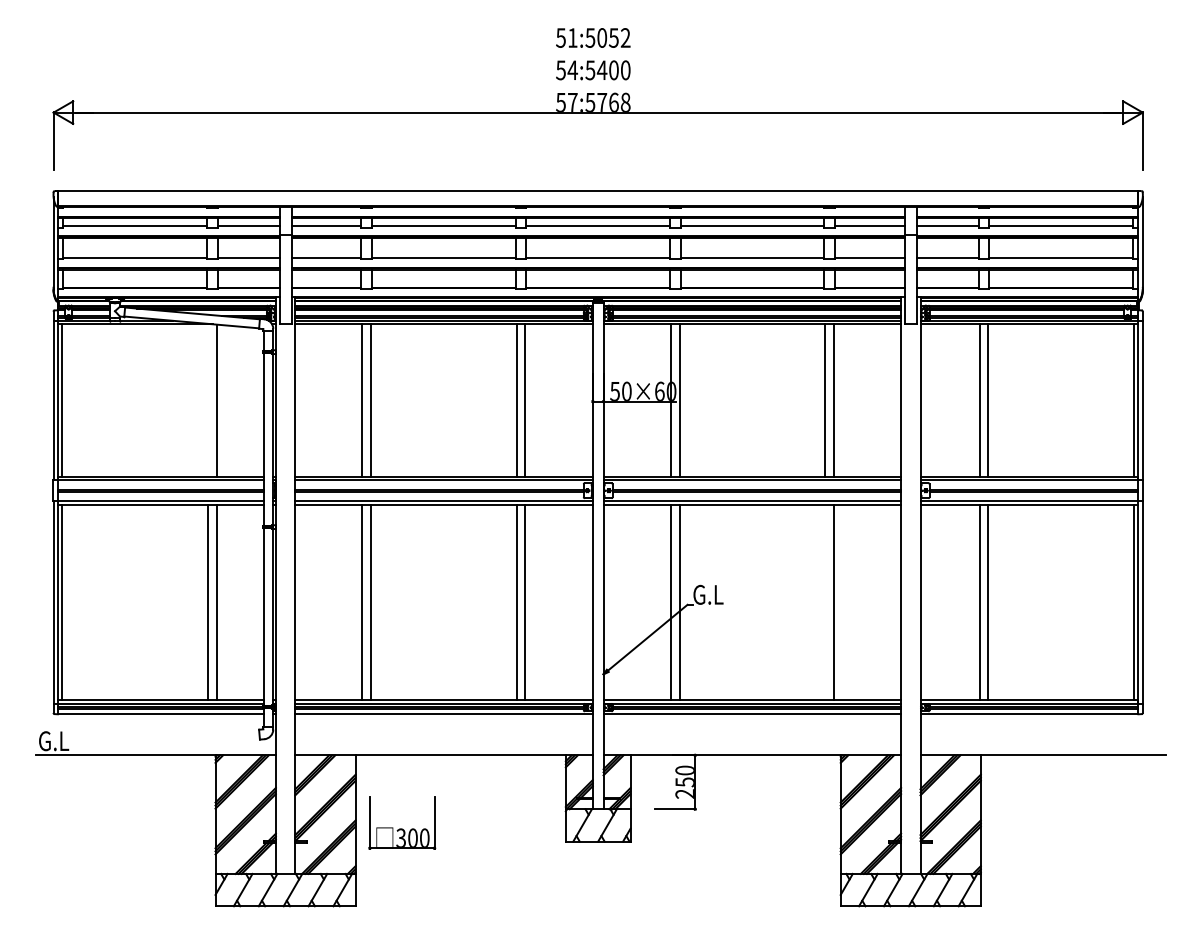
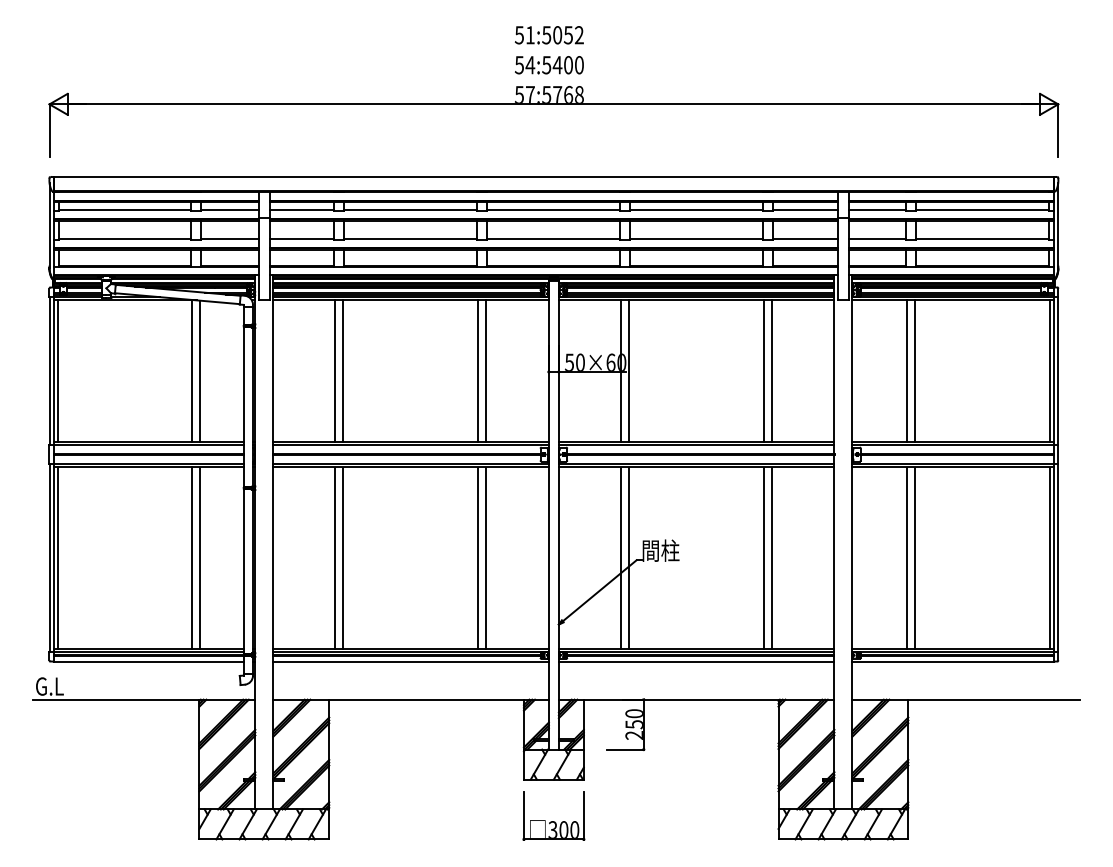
line: (207, 400) -> (192, 370), added
text: (713, 594) -> (660, 550), G.L -> 間柱
line: (825, 602) -> (764, 558), added
part: (402, 822) -> (554, 815), moved

